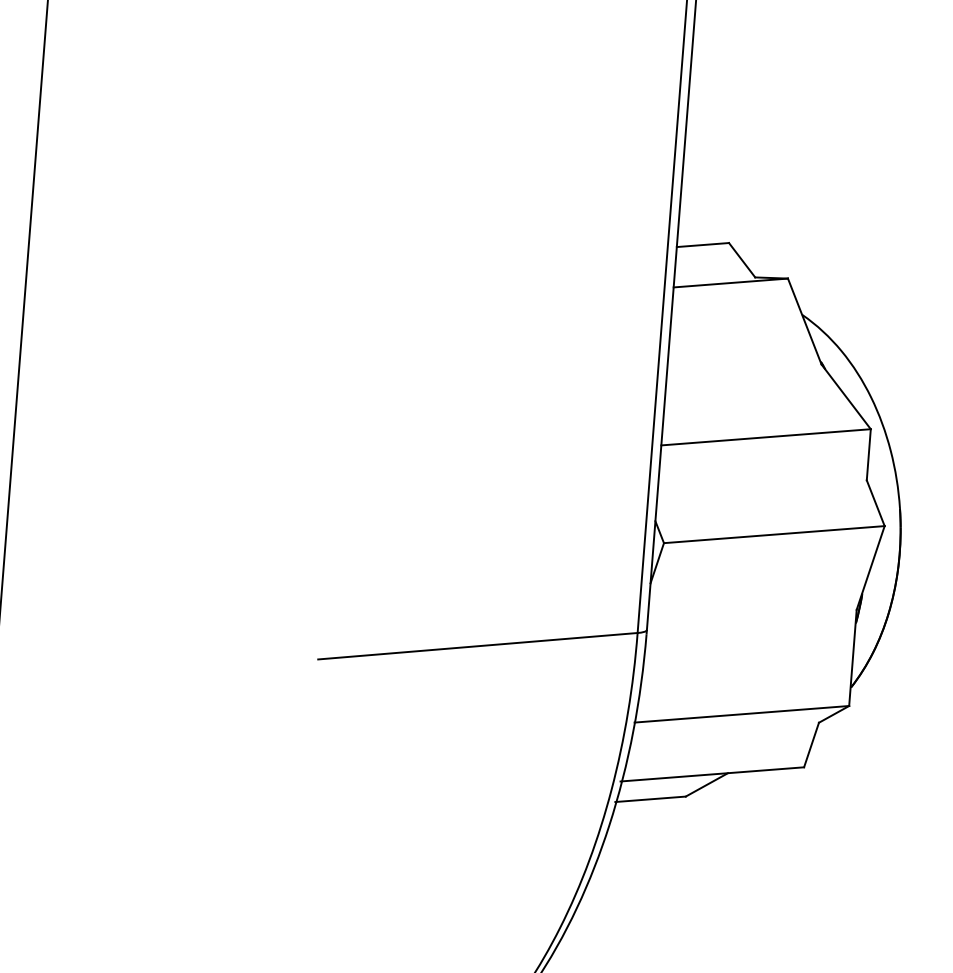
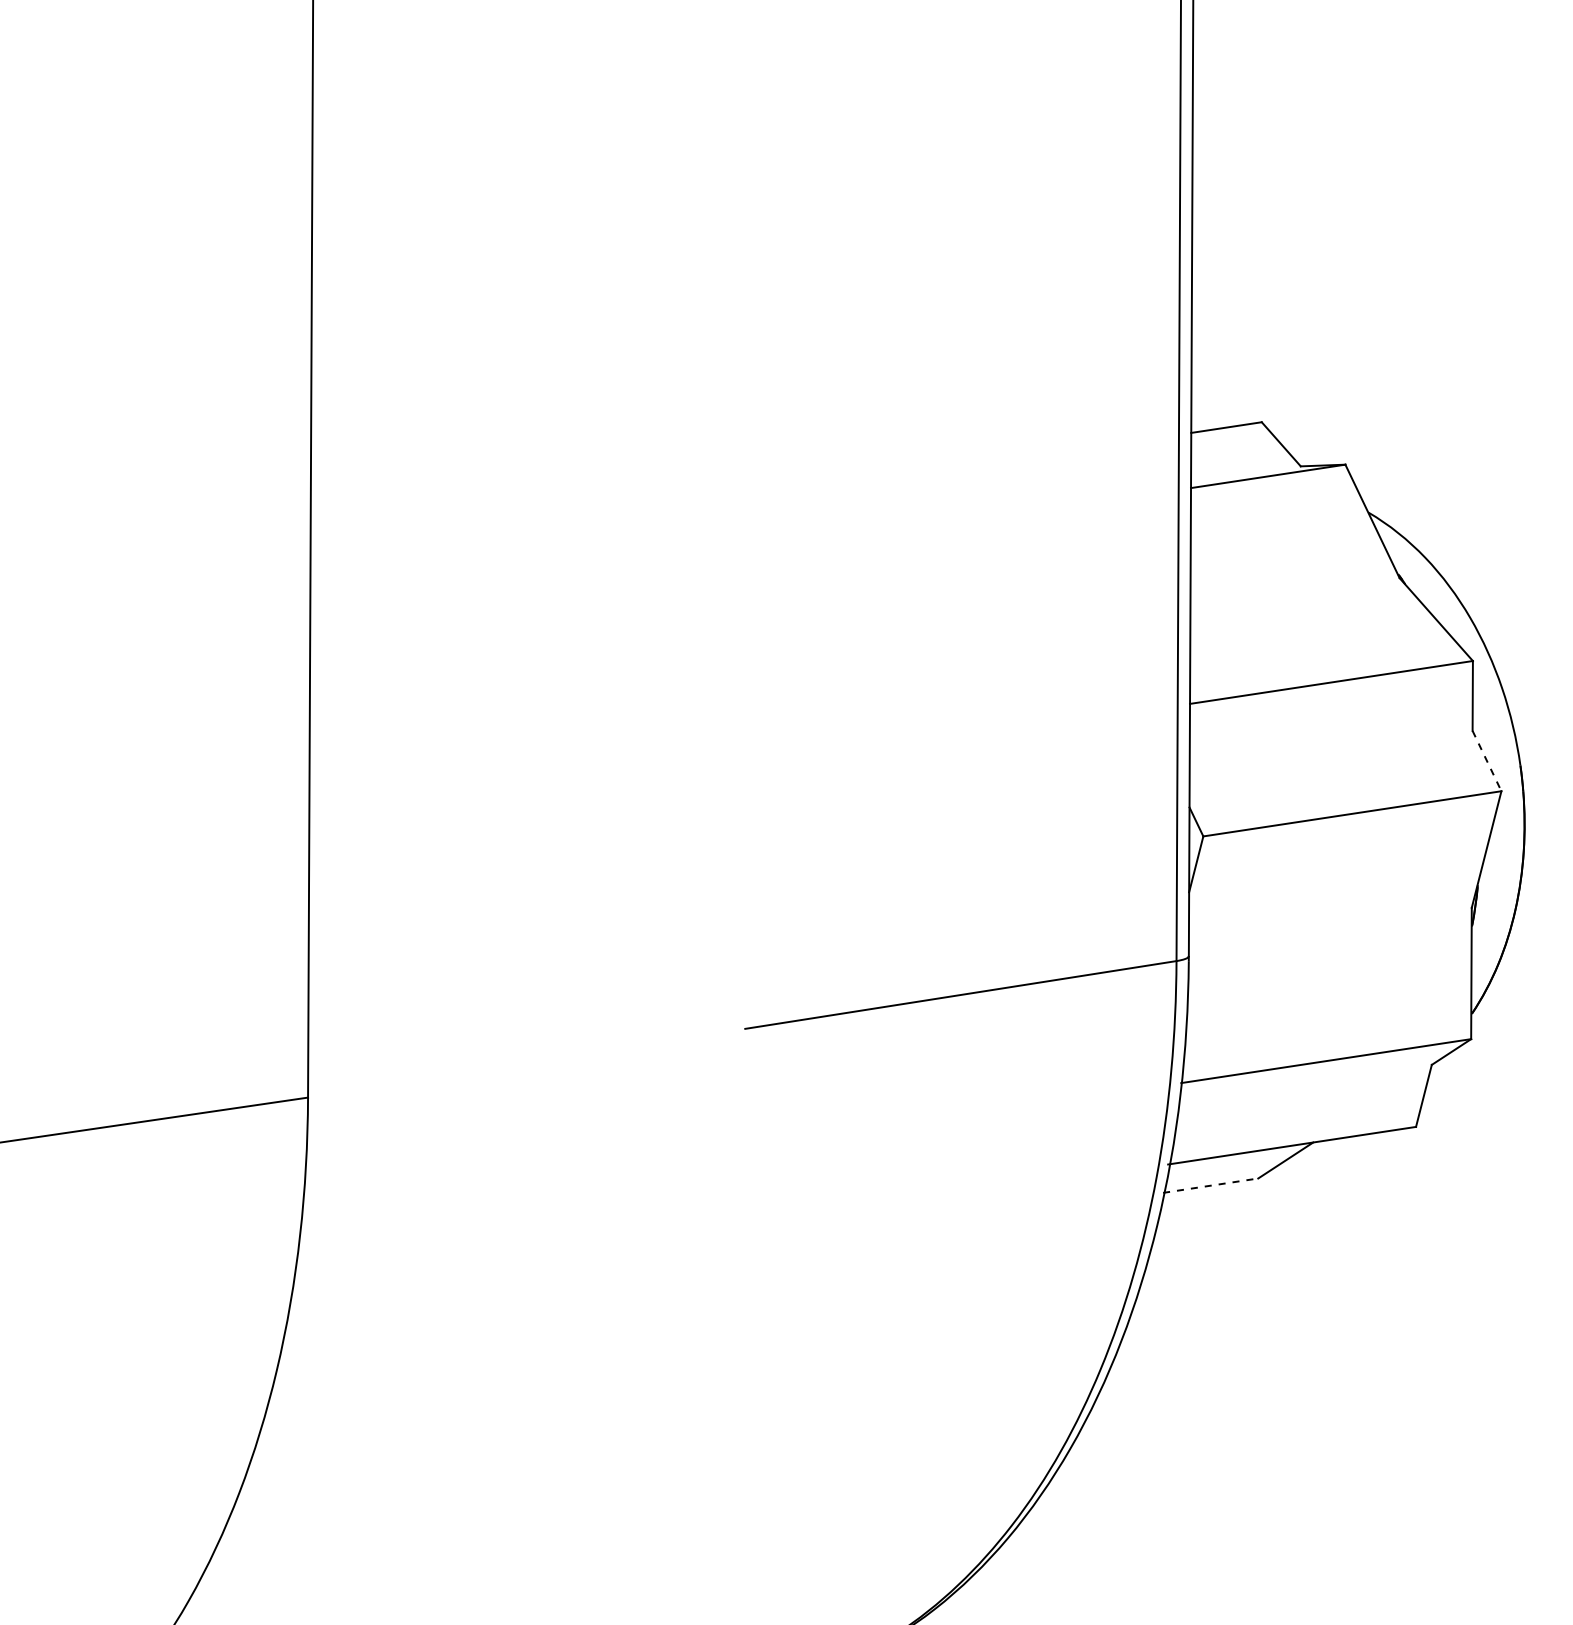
line: (876, 503) -> (1487, 761), solid -> dashed
line: (651, 799) -> (1211, 1185), solid -> dashed

